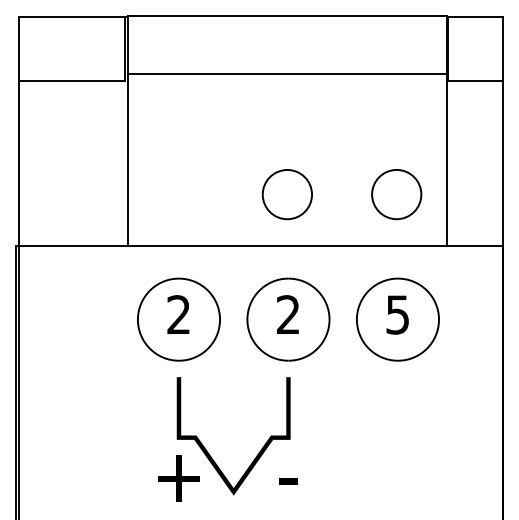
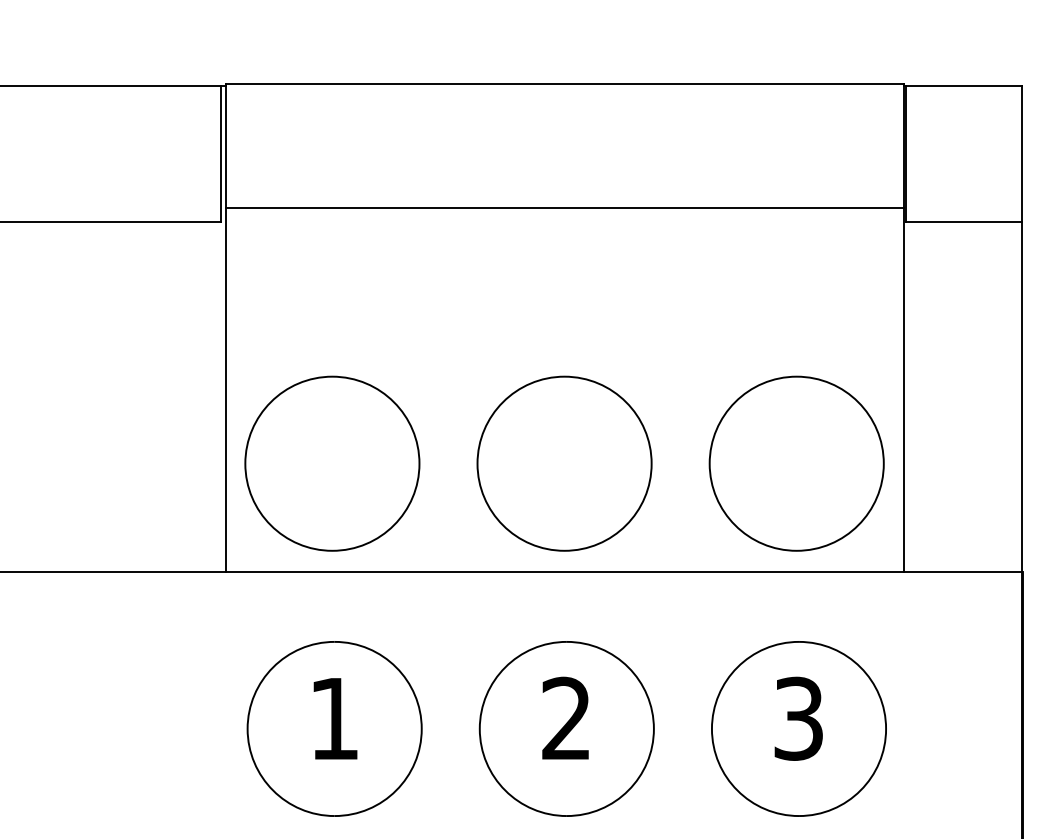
circle: (177, 194) -> (331, 463), added
circle: (287, 194) -> (564, 463), size x1.67
circle: (396, 194) -> (795, 463), size x1.67
text: (178, 314) -> (333, 717), 2 -> 1
text: (398, 314) -> (800, 717), 5 -> 3

